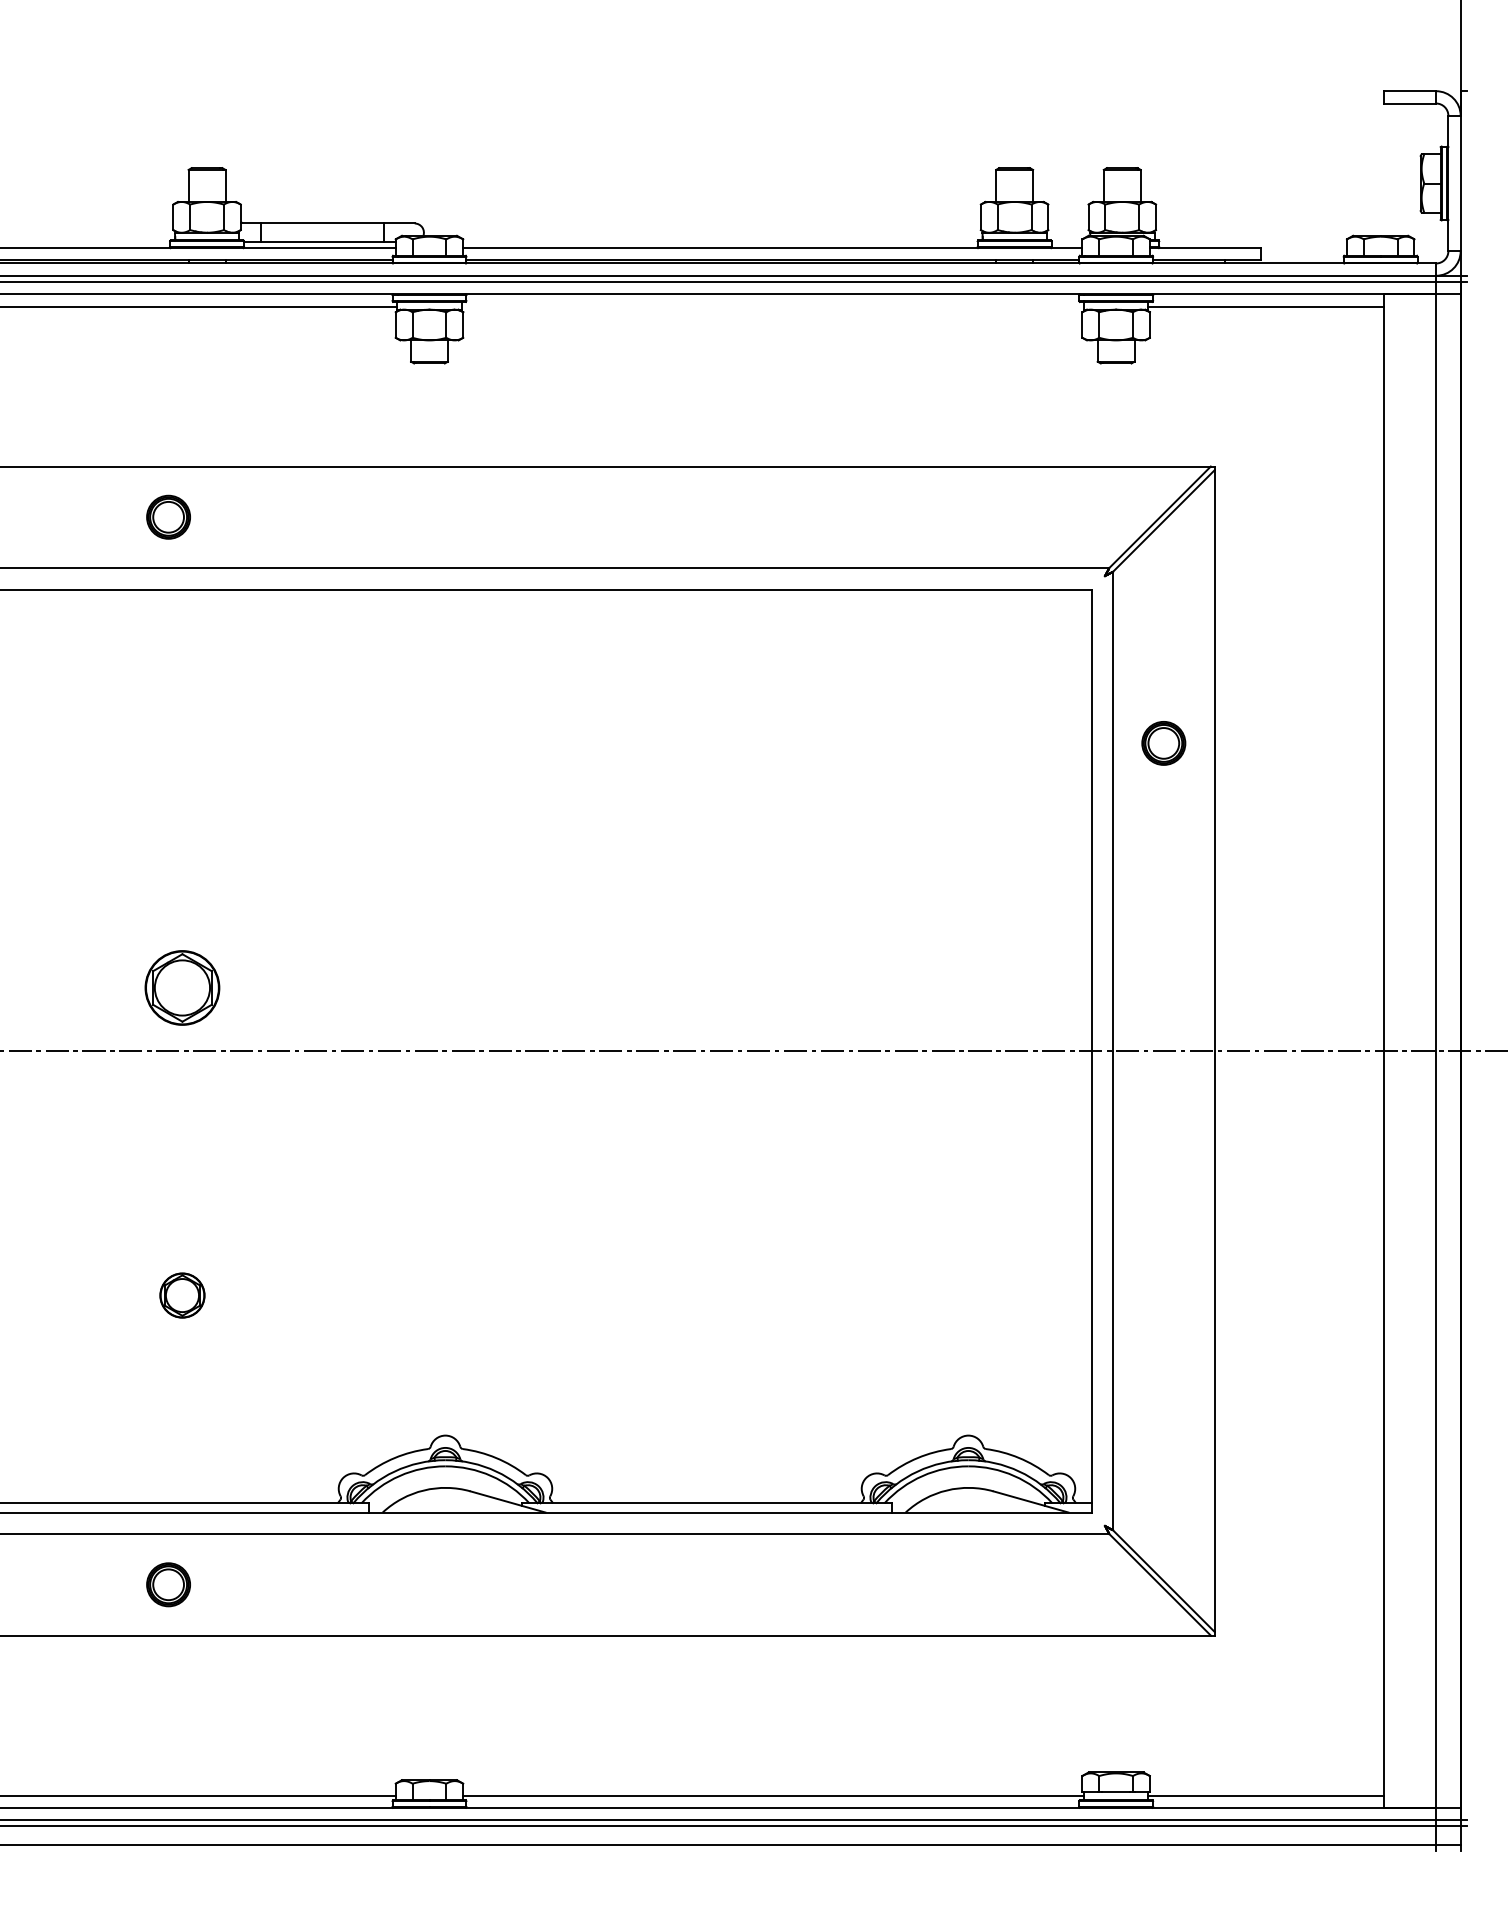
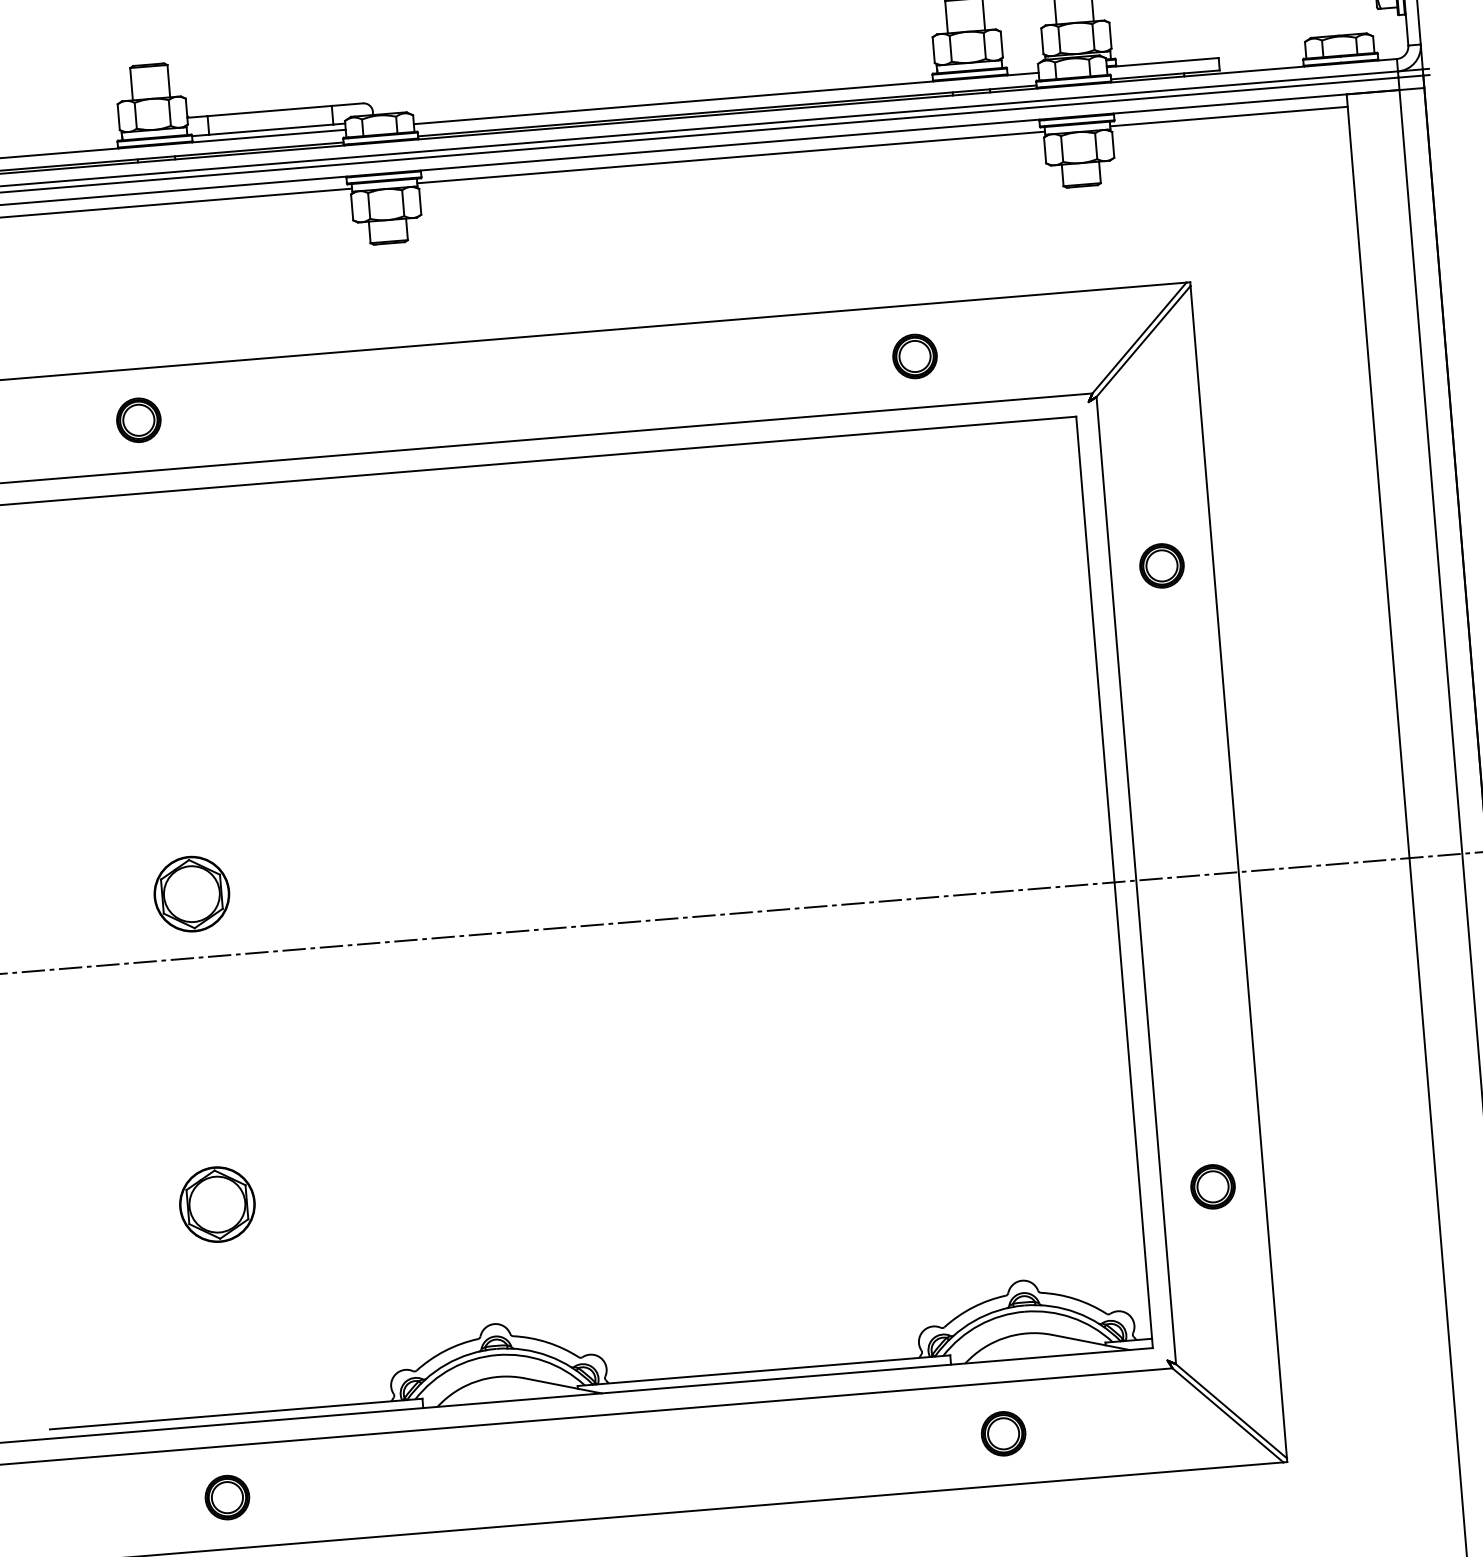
line: (772, 306) -> (730, 157), added
part: (937, 516) -> (914, 355), added
part: (182, 1295) -> (217, 1204), size x1.67
part: (1163, 1358) -> (1212, 1186), added
part: (937, 1584) -> (1003, 1433), added

